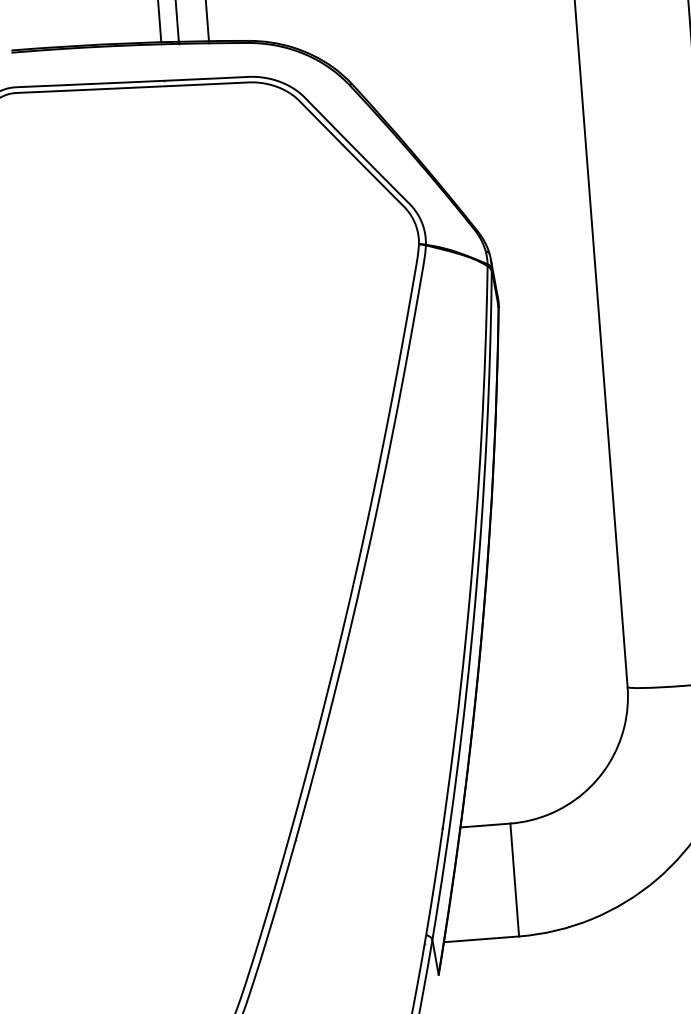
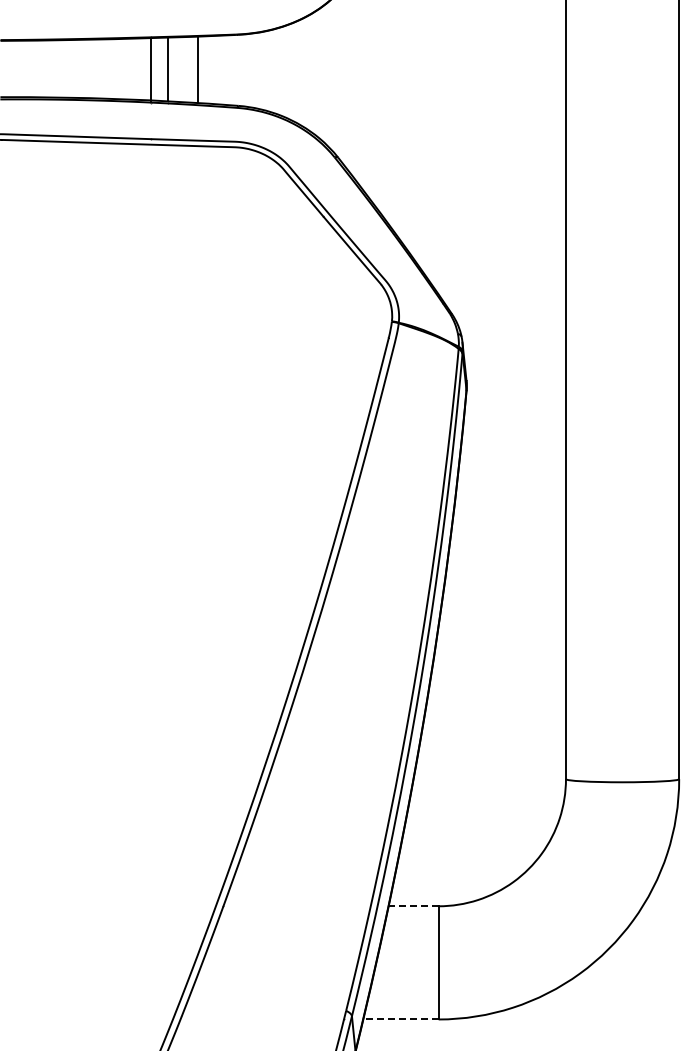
line: (485, 825) -> (413, 906), solid -> dashed
line: (482, 939) -> (401, 1019), solid -> dashed

